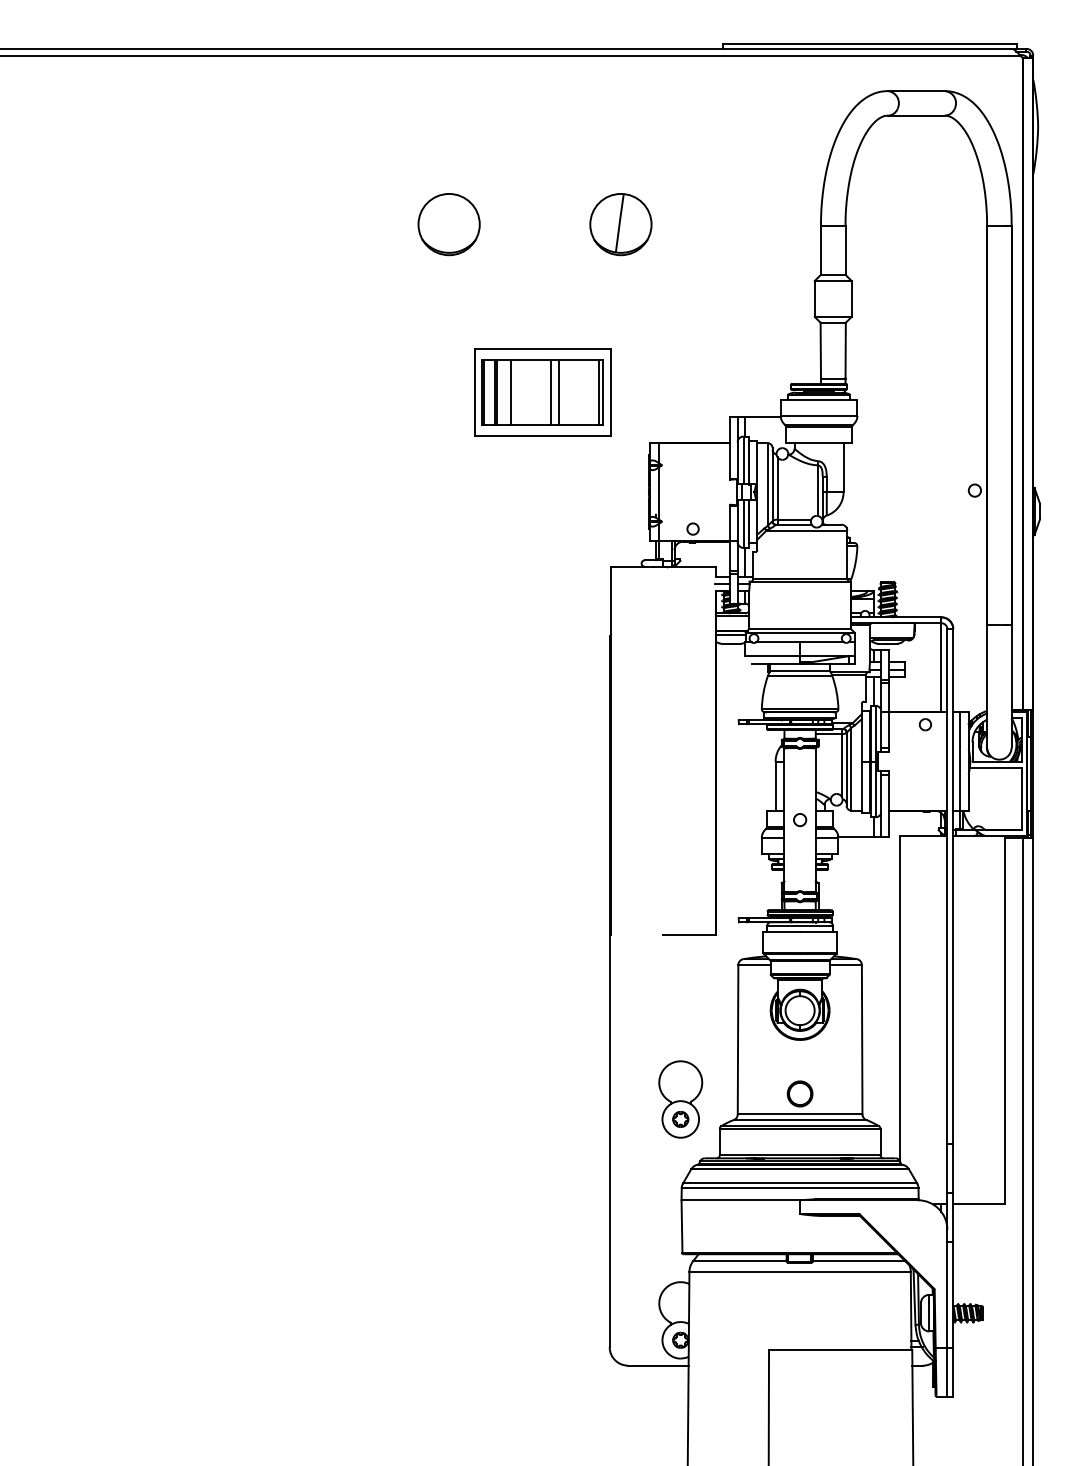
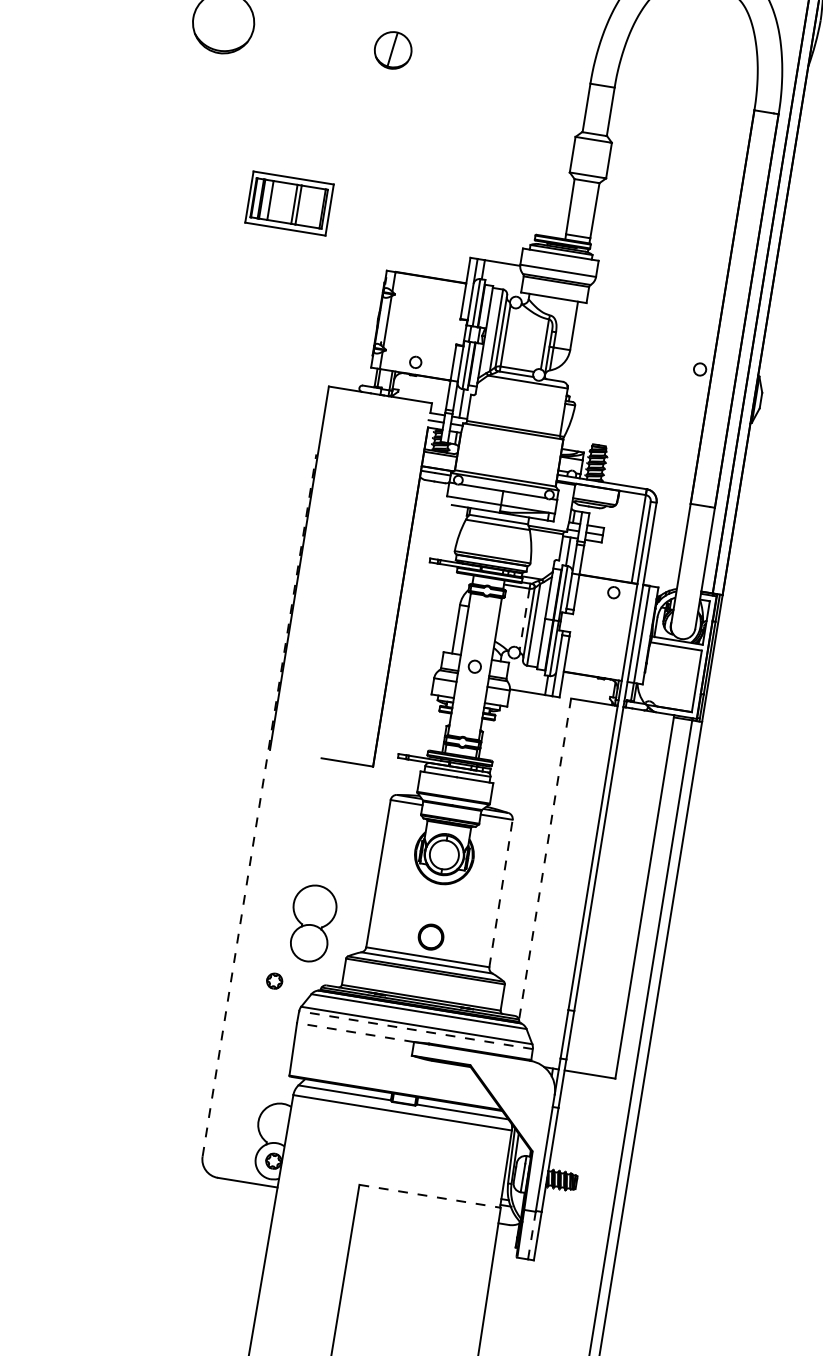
part: (620, 224) -> (392, 50), size x0.6
part: (542, 392) -> (288, 203), size x0.6
line: (841, 765) -> (524, 619), solid -> dashed
line: (609, 991) -> (259, 805), solid -> dashed
line: (900, 998) -> (545, 858), solid -> dashed
line: (862, 1039) -> (501, 893), solid -> dashed
part: (680, 1119) -> (274, 981), moved
line: (799, 1188) -> (415, 1030), solid -> dashed
line: (740, 1200) -> (355, 1032), solid -> dashed
line: (840, 1349) -> (430, 1195), solid -> dashed
line: (947, 1371) -> (532, 1234), solid -> dashed

